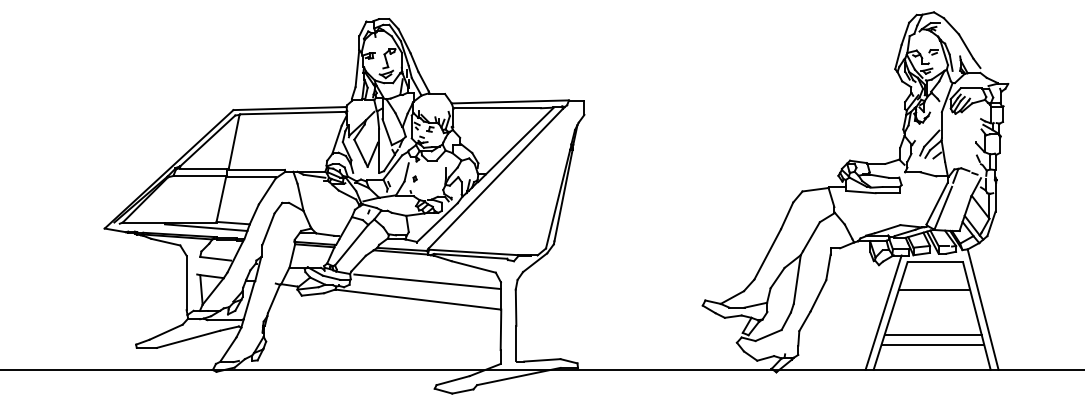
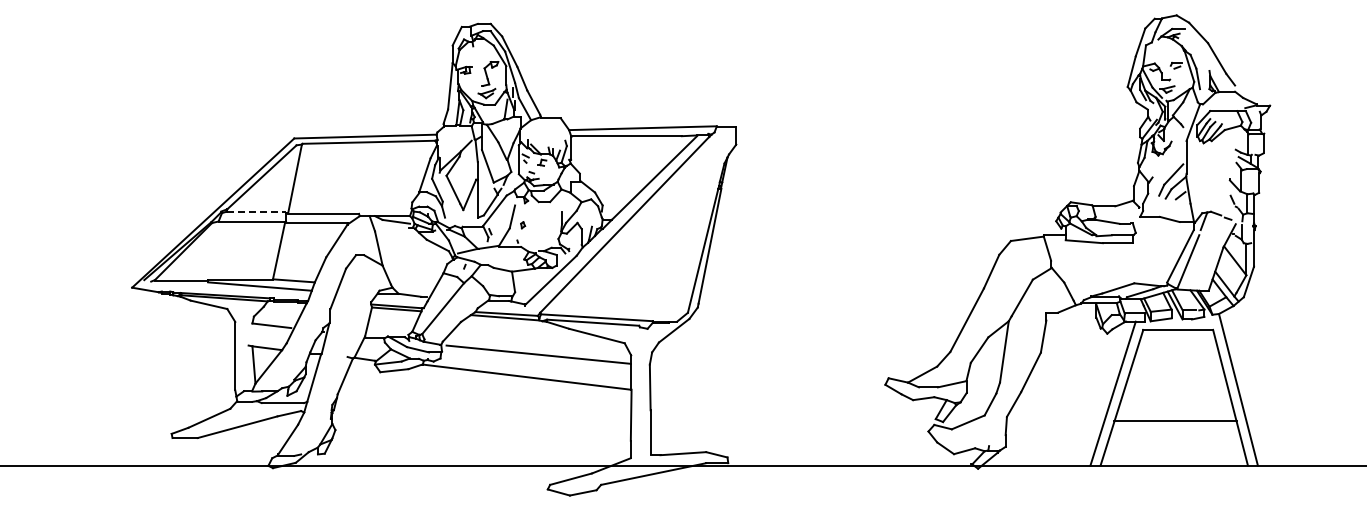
line: (204, 168) -> (257, 212), solid -> dashed
line: (934, 289) -> (1177, 364), removed
line: (932, 345) -> (1174, 434), removed

